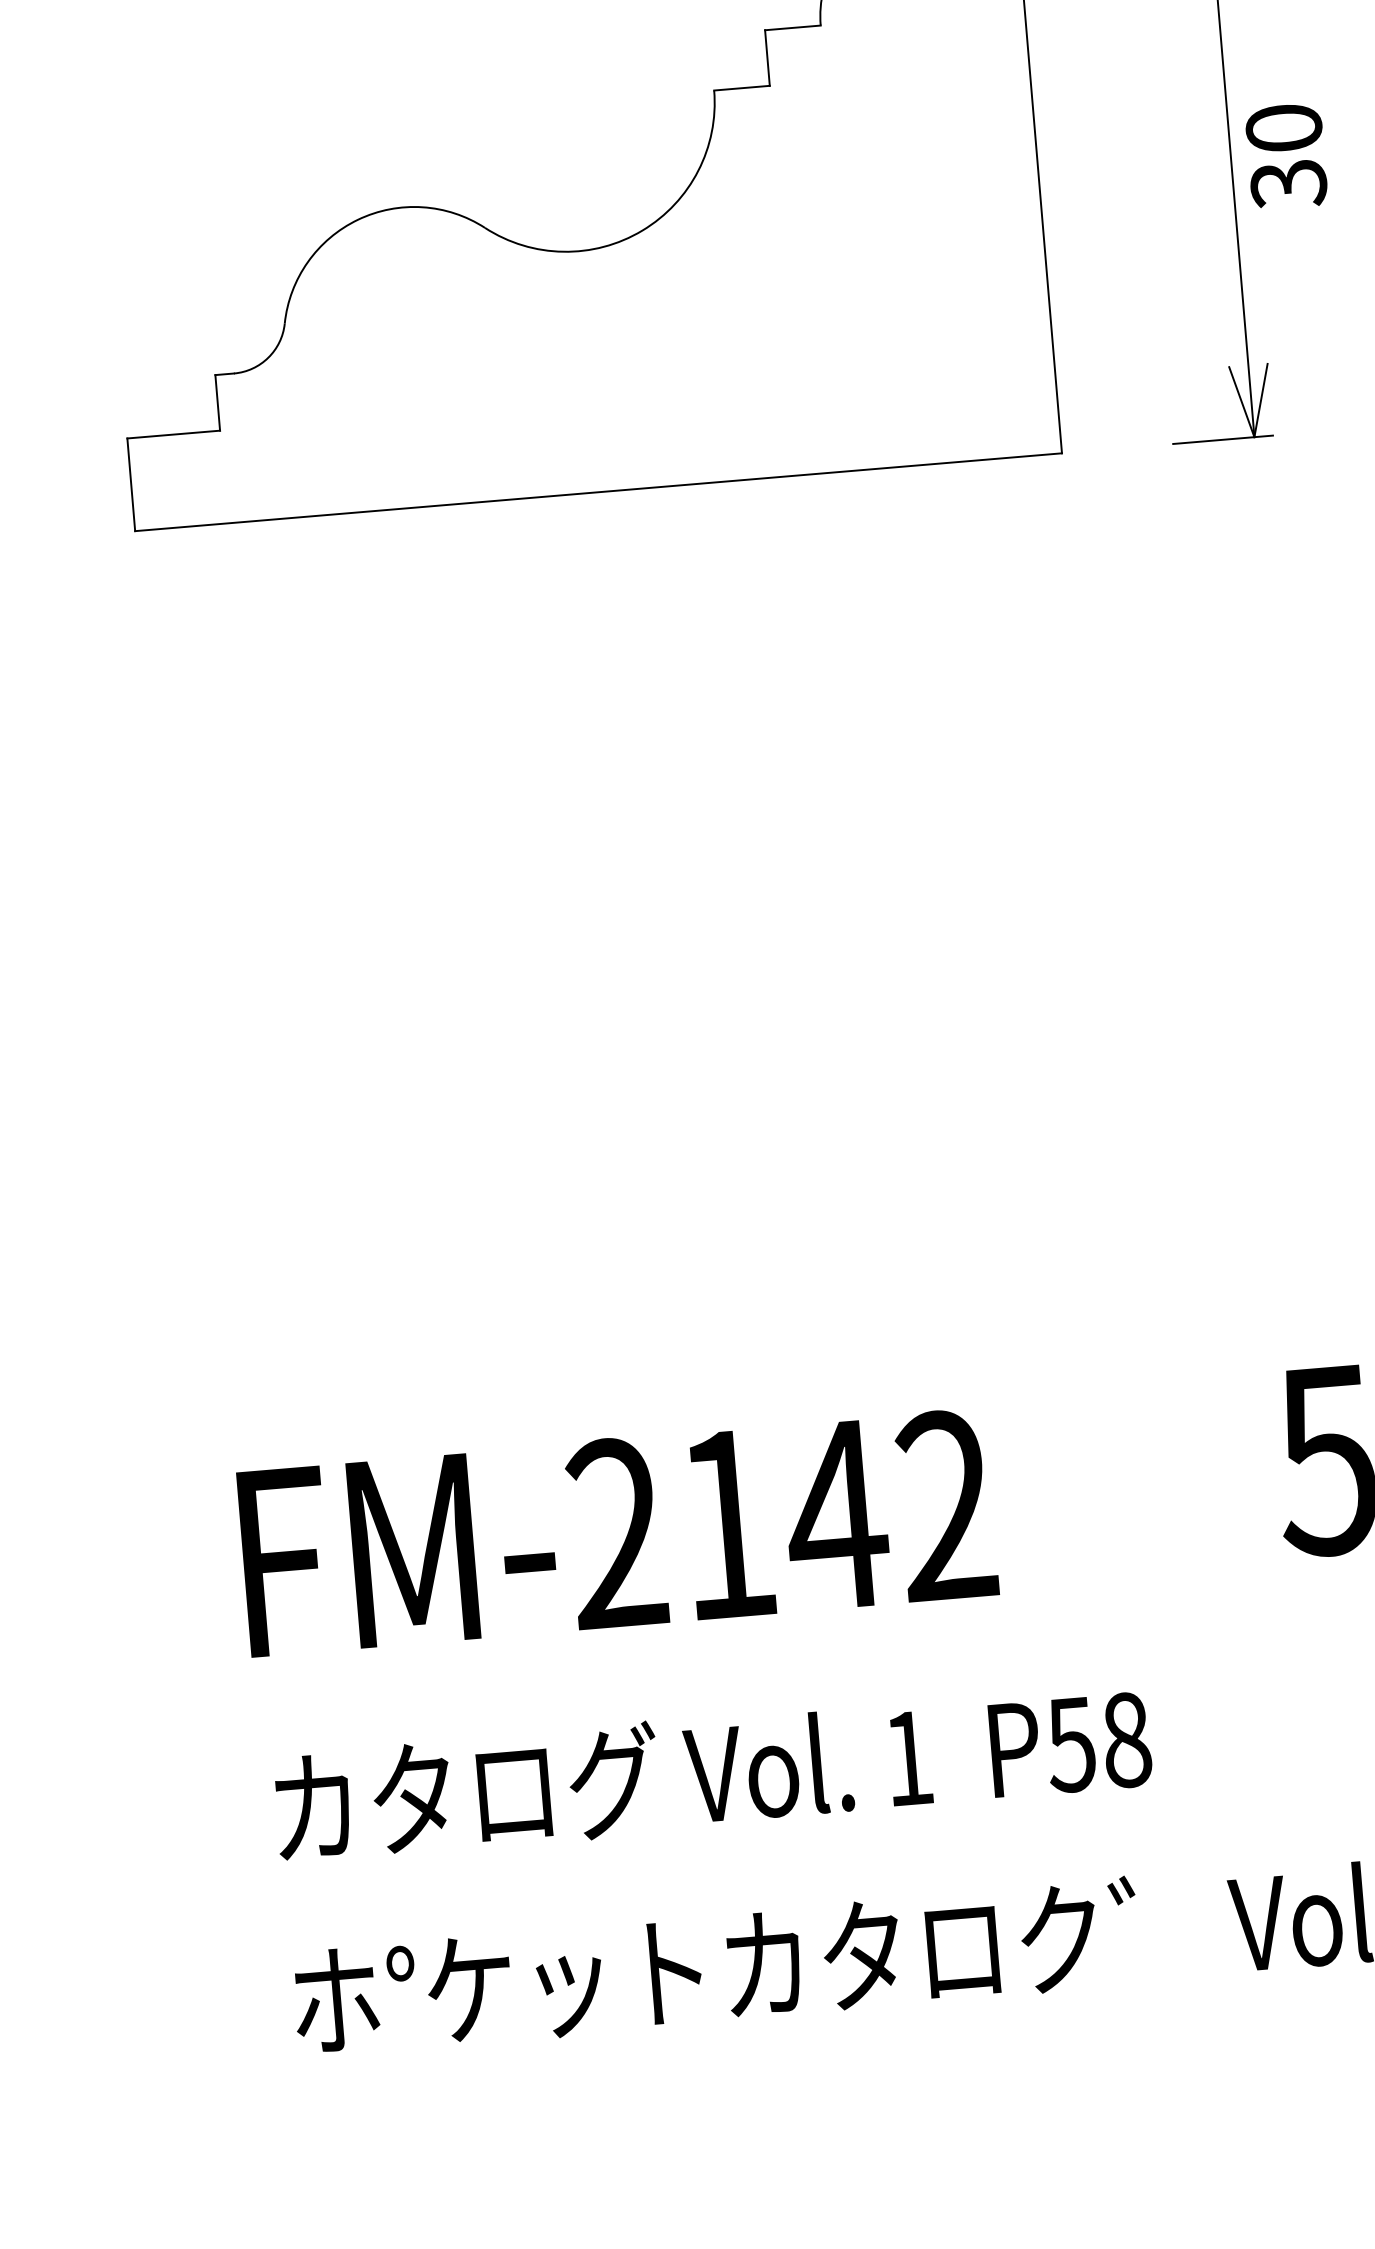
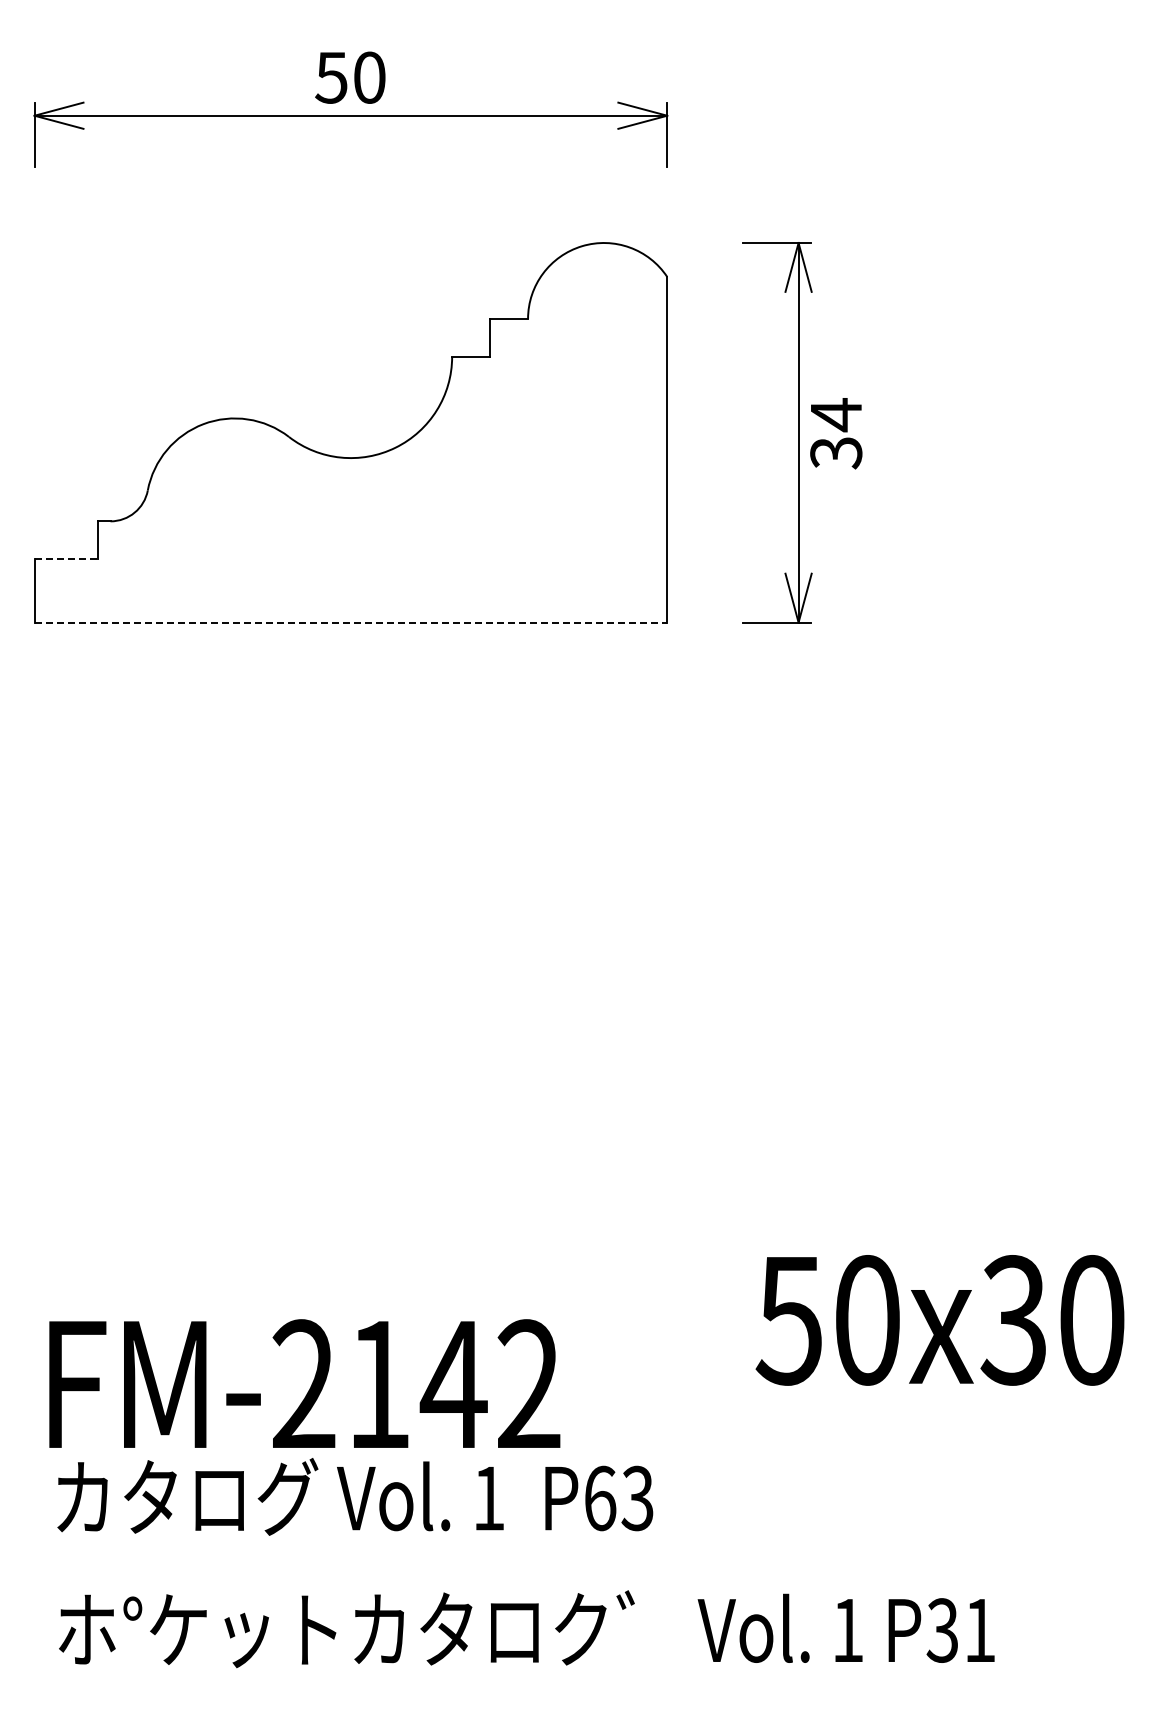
text: (1284, 129) -> (836, 415), 30 -> 34
line: (174, 434) -> (66, 559), solid -> dashed
line: (599, 492) -> (351, 622), solid -> dashed
text: (617, 1532) -> (304, 1383), moved
text: (1098, 1742) -> (618, 1498), P58 -> P63

